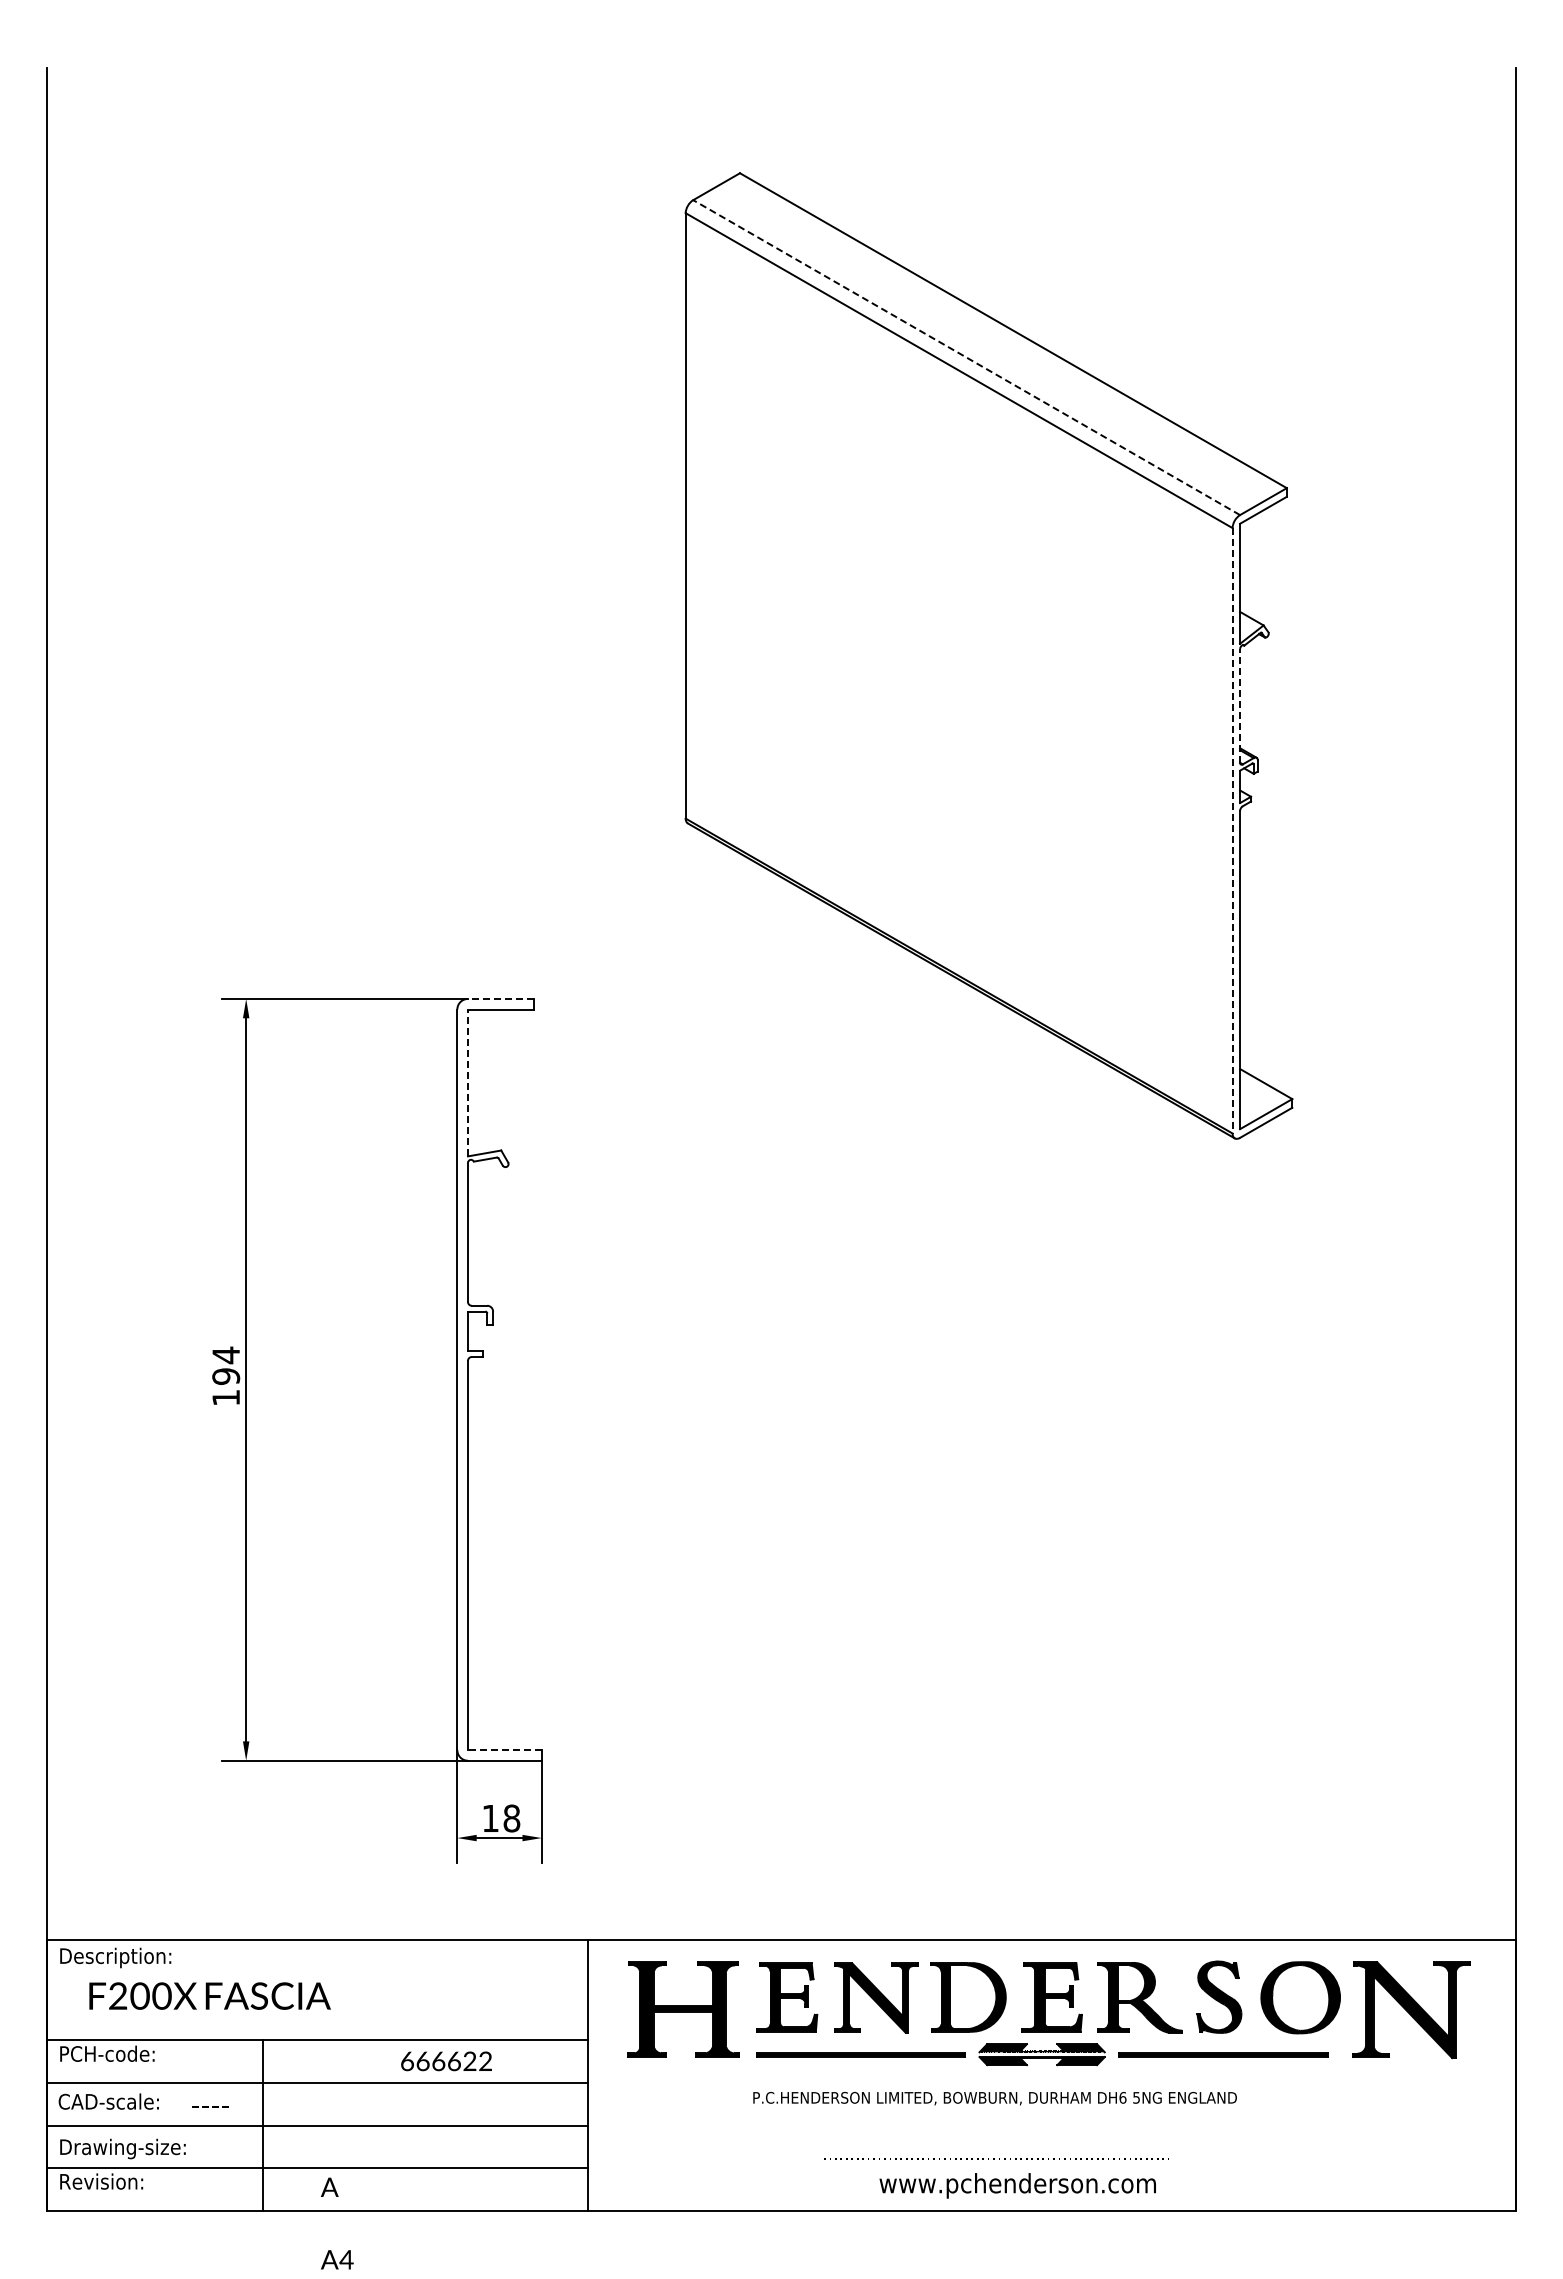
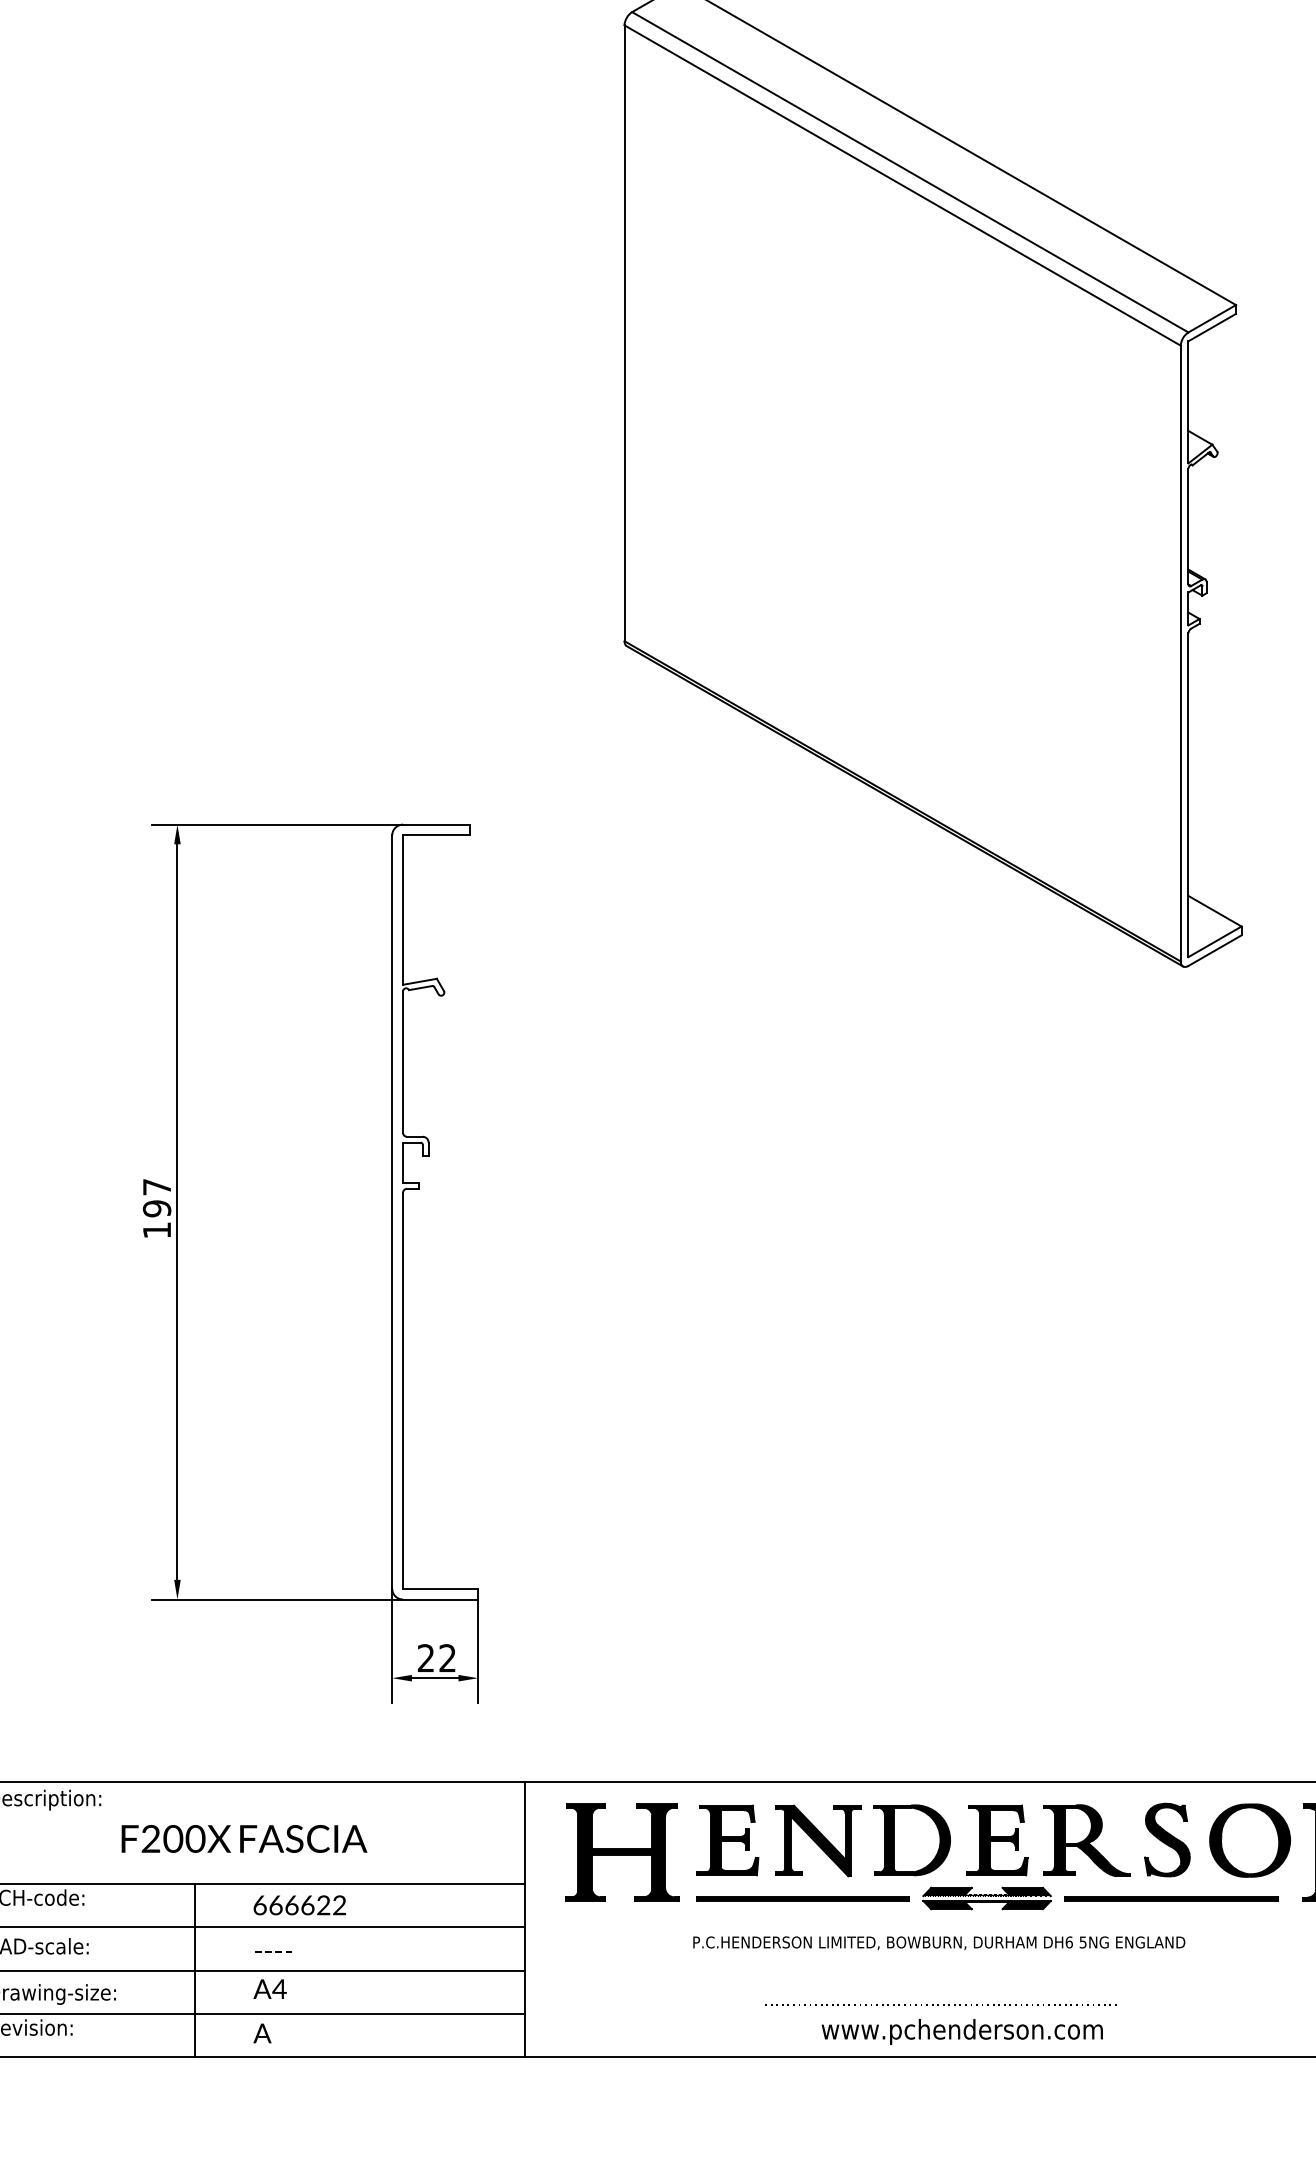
line: (966, 357) -> (910, 172), dashed -> solid
line: (1240, 705) -> (1188, 526), dashed -> solid
line: (1232, 830) -> (1180, 653), dashed -> solid
line: (500, 998) -> (436, 824), dashed -> solid
line: (467, 1082) -> (402, 909), dashed -> solid
text: (225, 1355) -> (156, 1187), 194 -> 197
line: (504, 1750) -> (440, 1589), dashed -> solid
text: (501, 1818) -> (437, 1658), 18 -> 22
text: (209, 1995) -> (243, 1838), moved
text: (446, 2061) -> (299, 1905), moved
text: (210, 2106) -> (273, 1951), moved
text: (337, 2259) -> (270, 1988), moved

